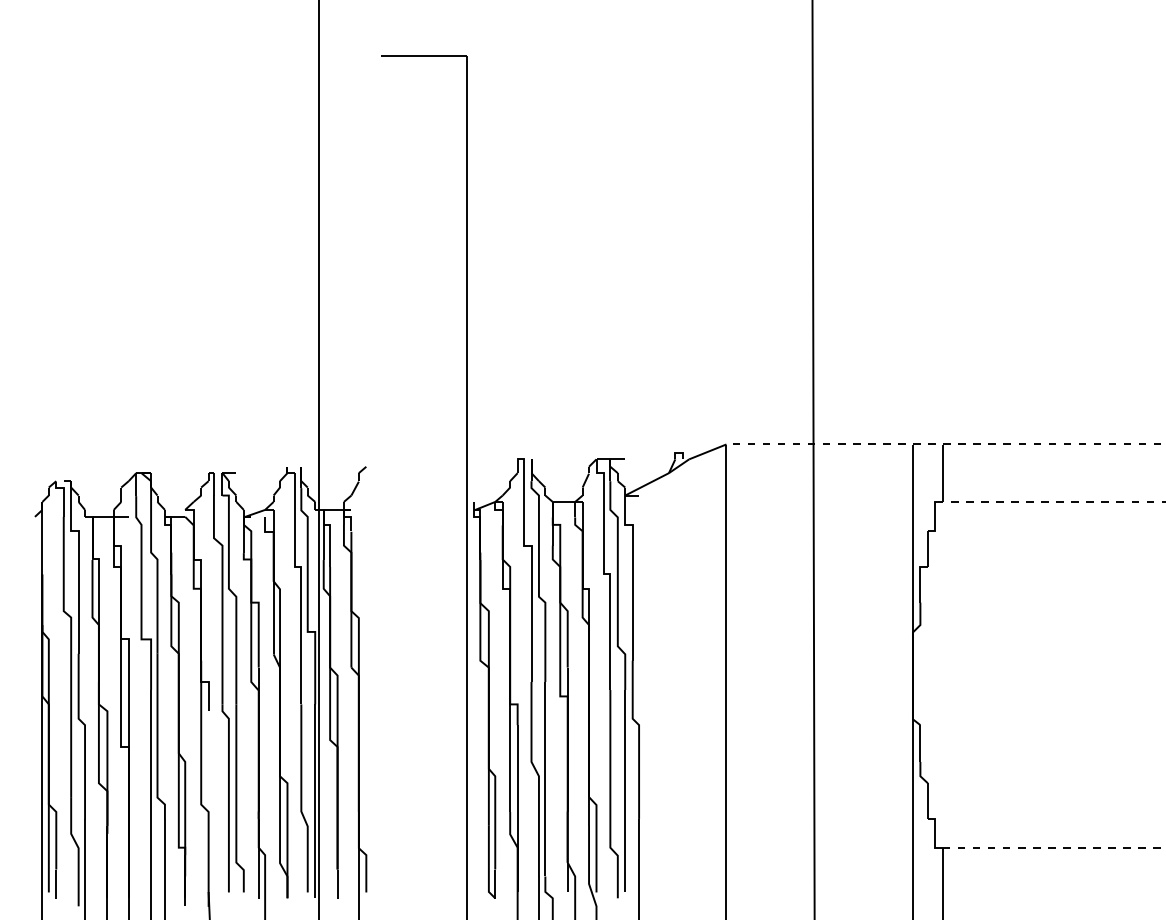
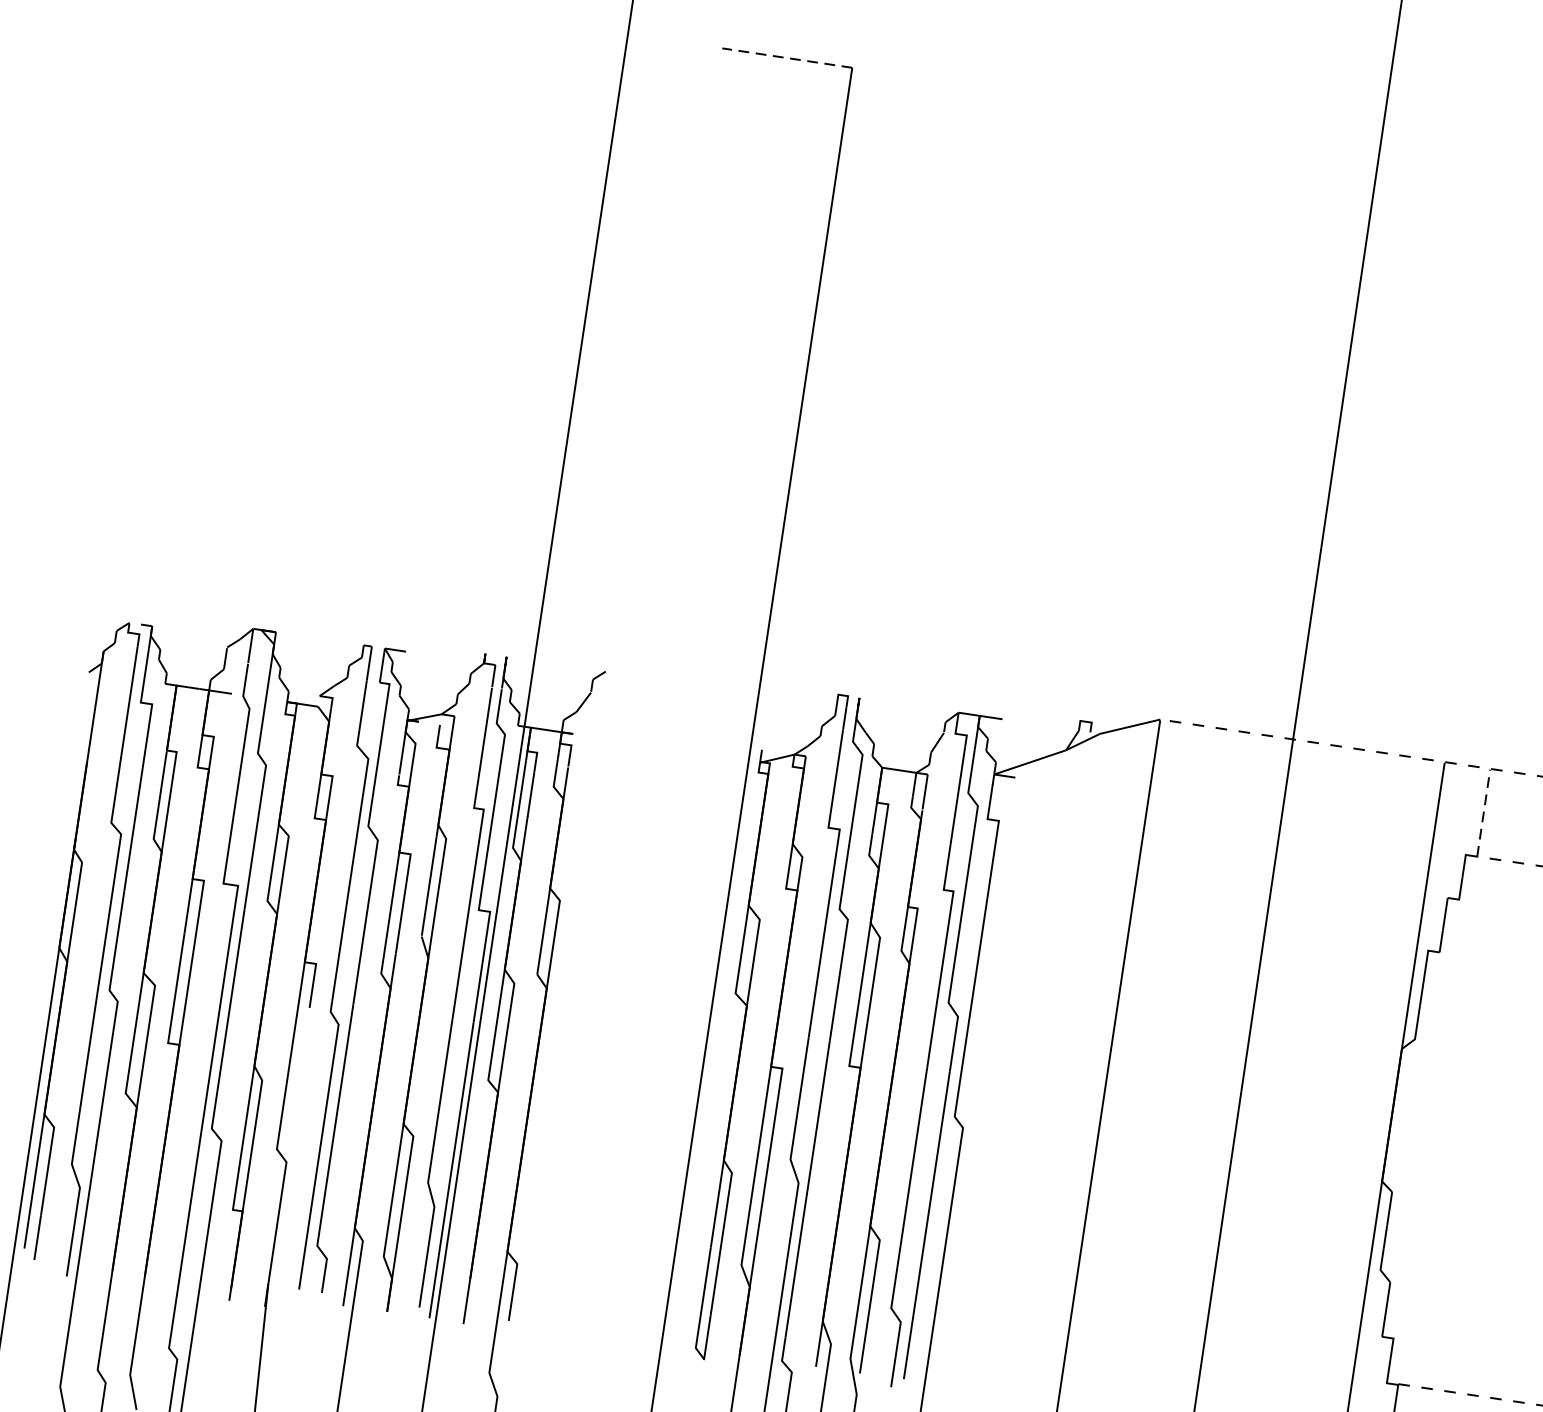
line: (423, 56) -> (786, 58), solid -> dashed
line: (942, 473) -> (1483, 813), solid -> dashed

